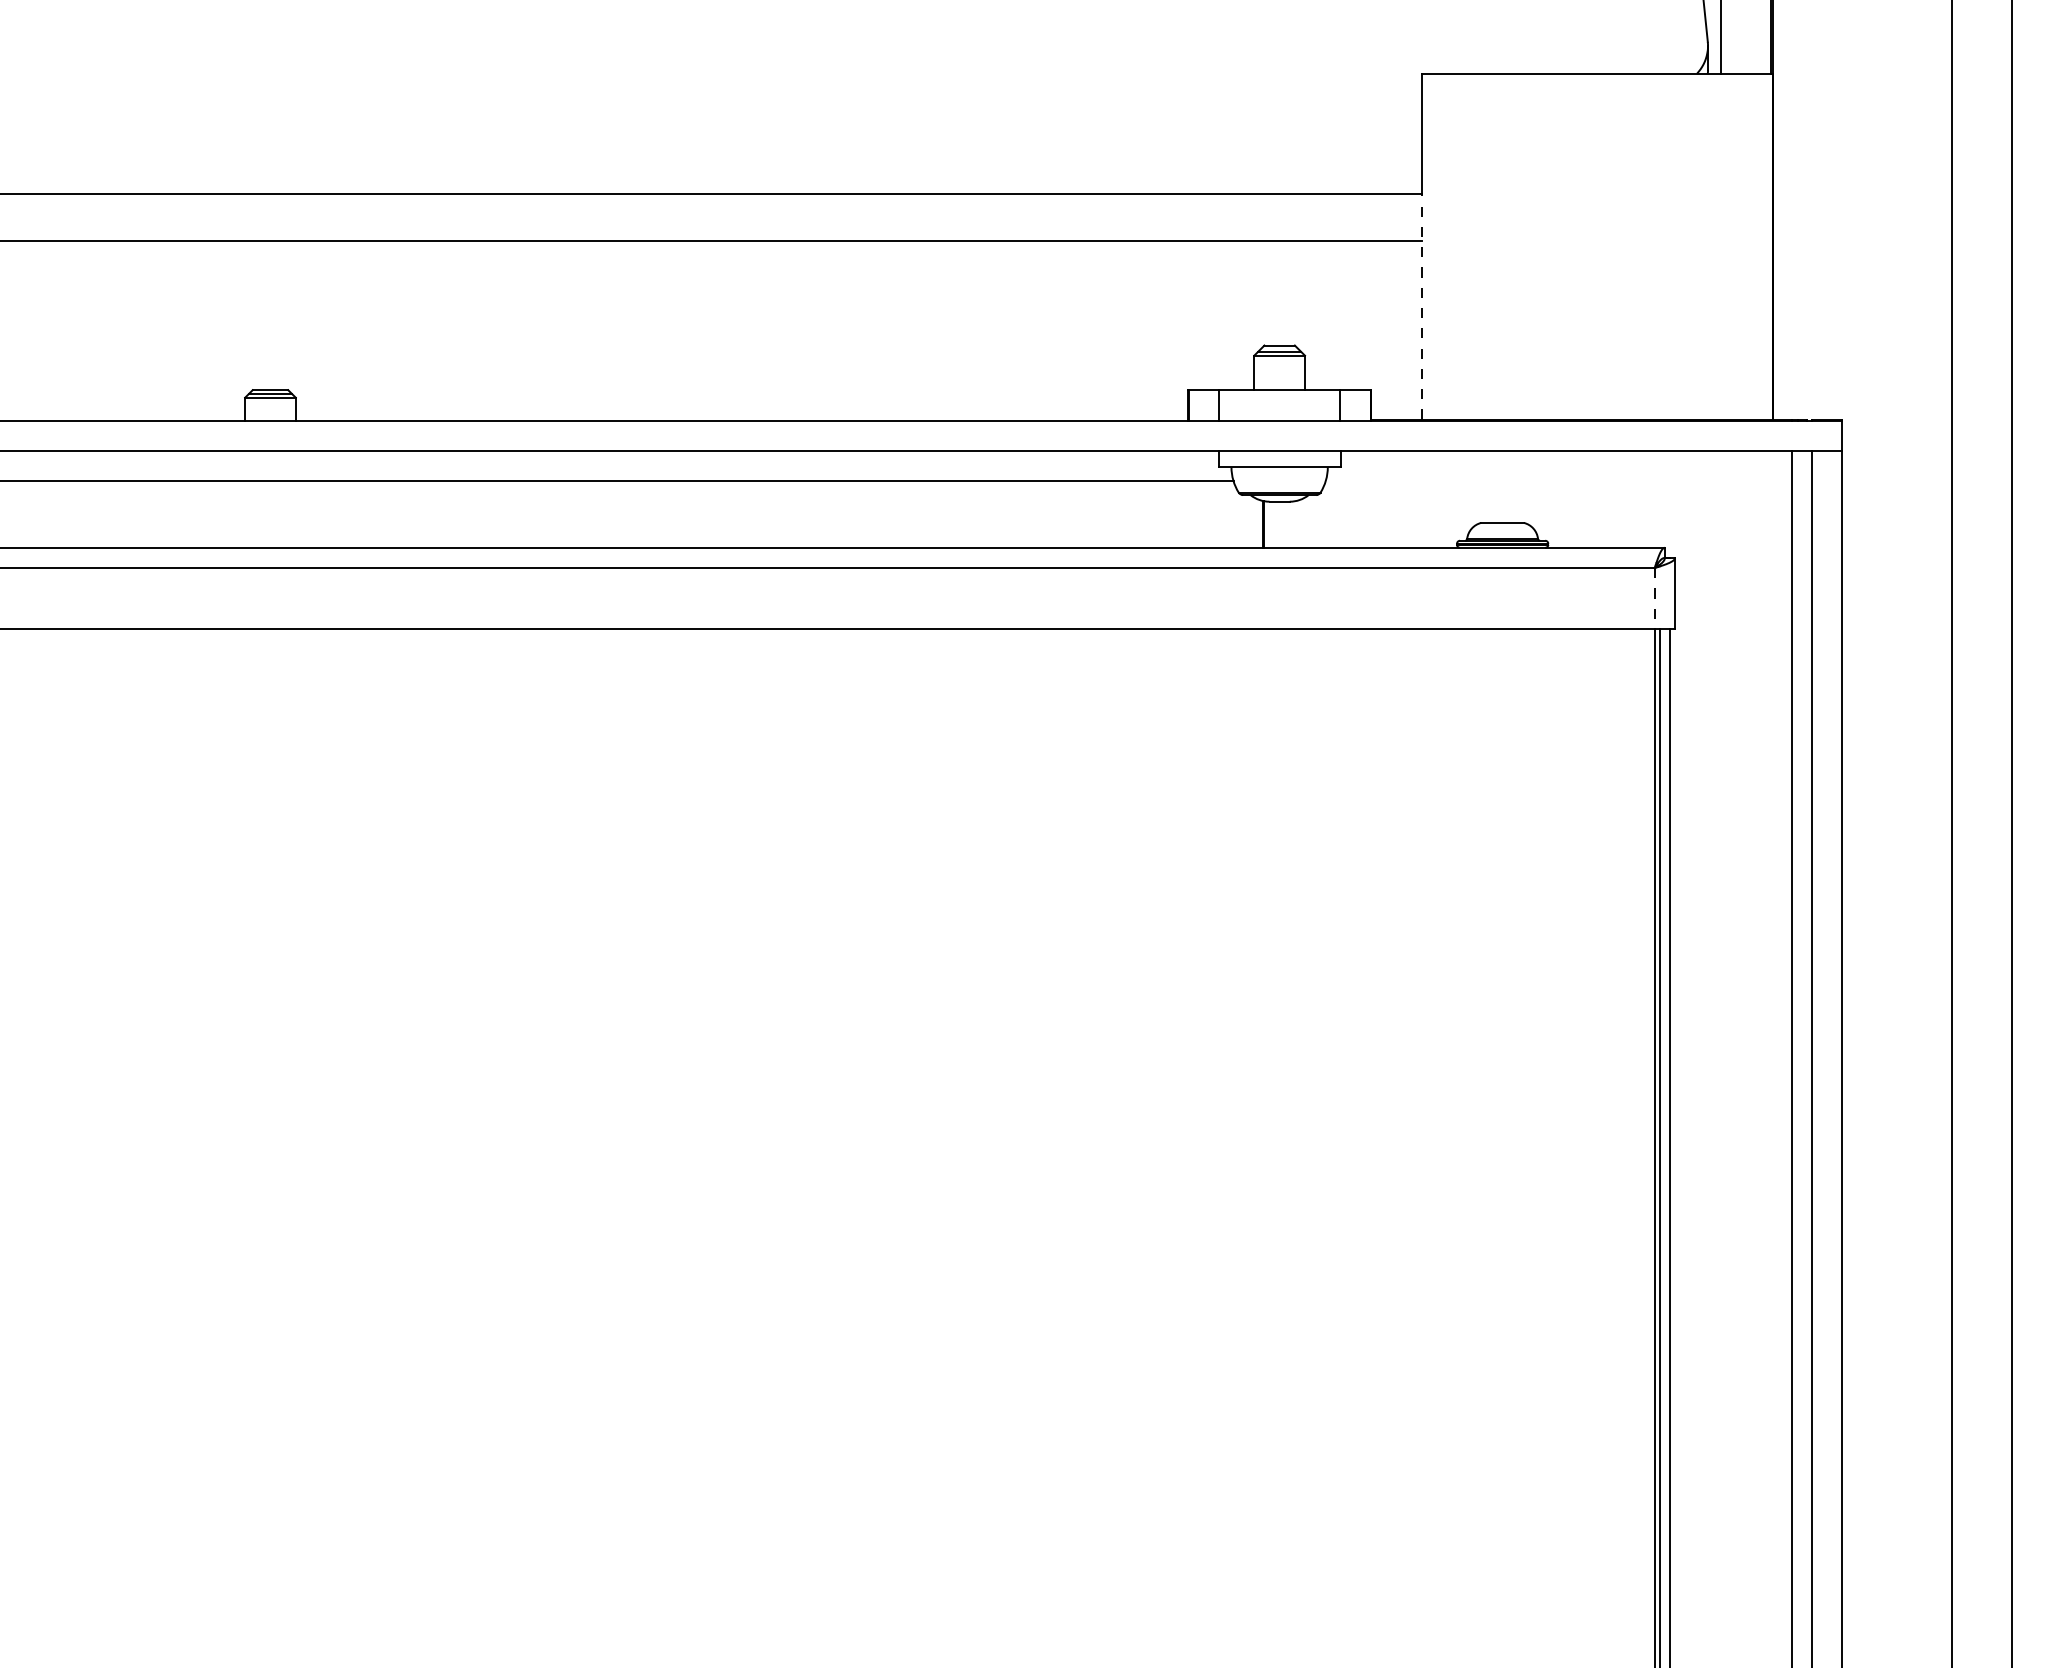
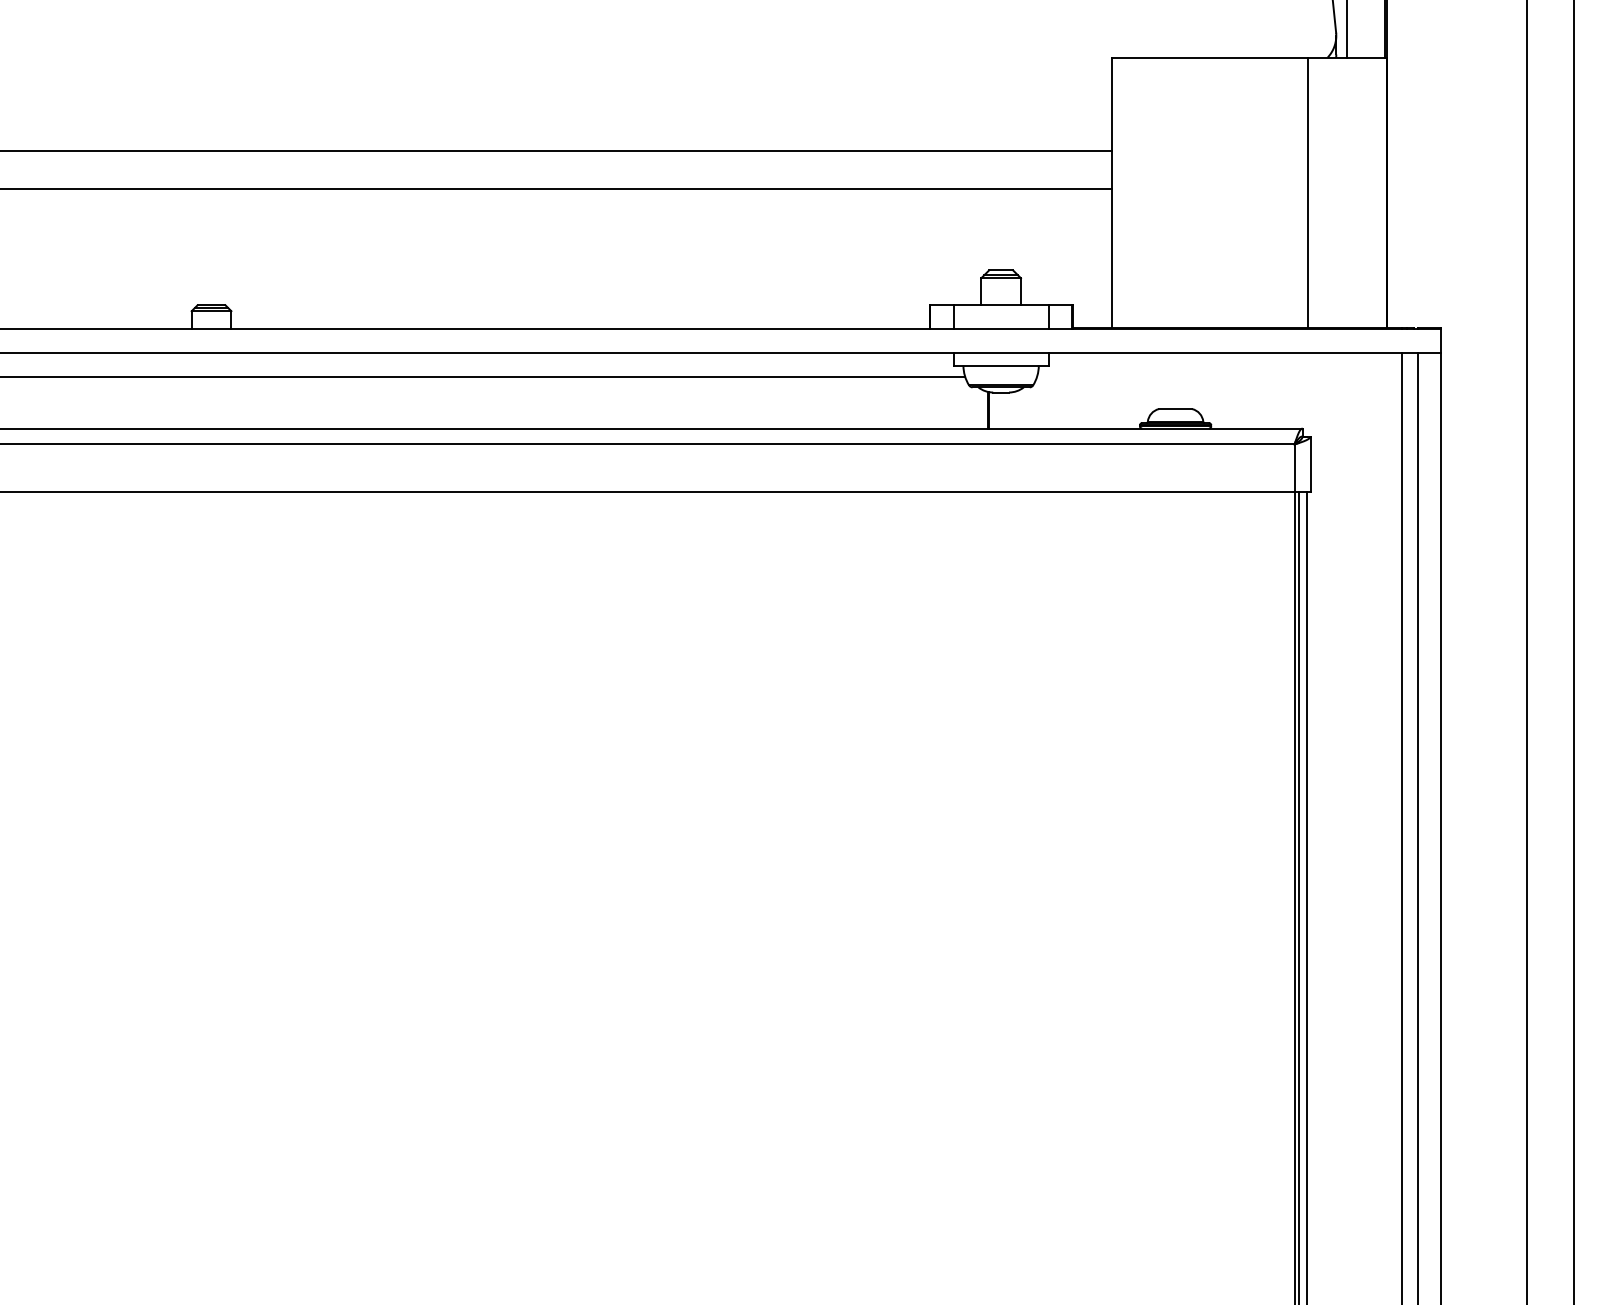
line: (1671, 246) -> (1307, 192), added
line: (1421, 306) -> (1112, 239), dashed -> solid
line: (1654, 598) -> (1294, 468), dashed -> solid

